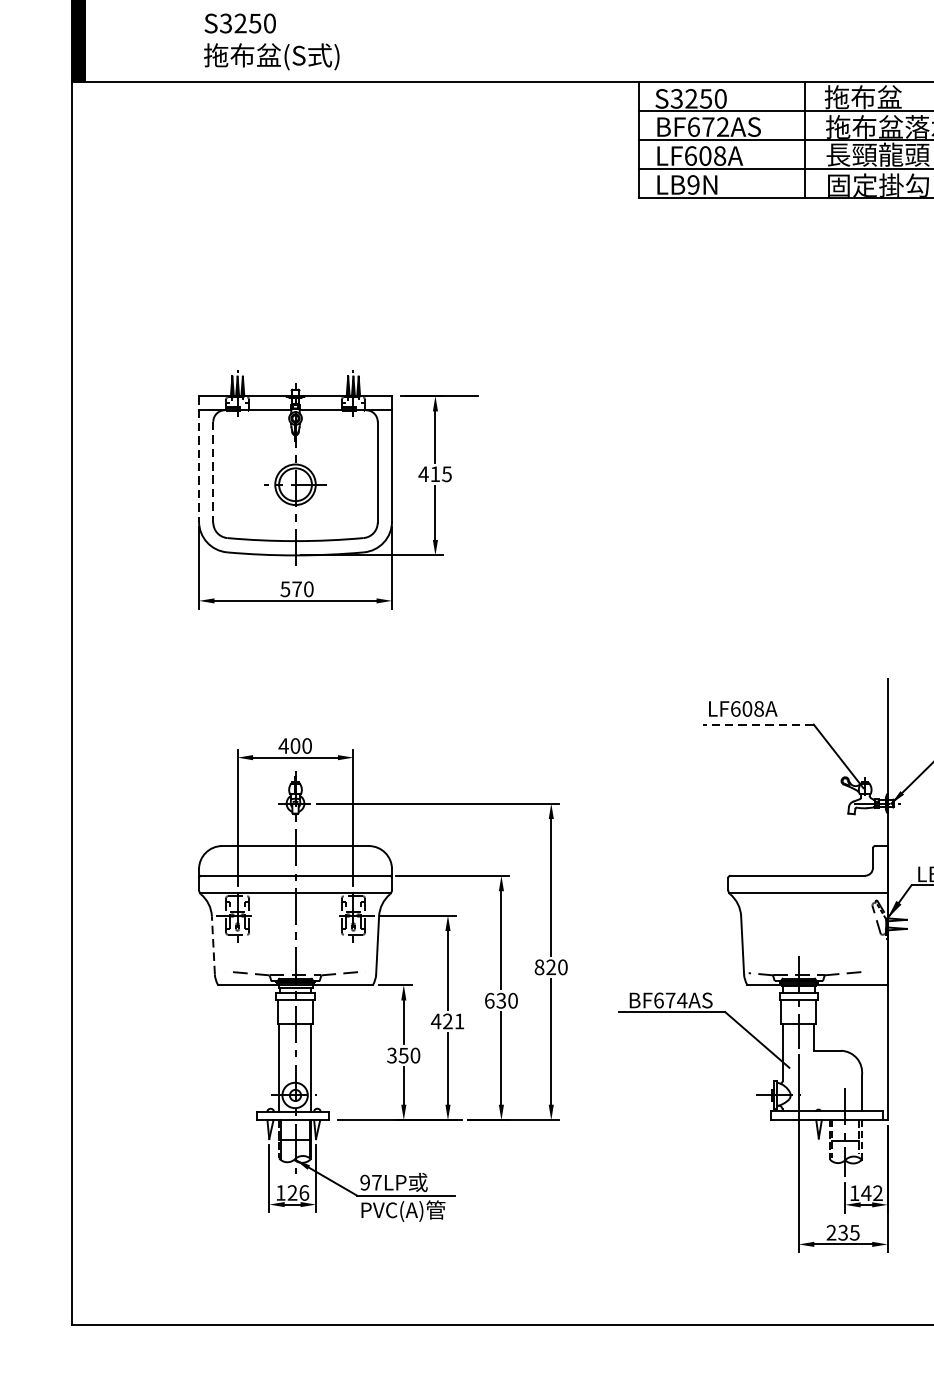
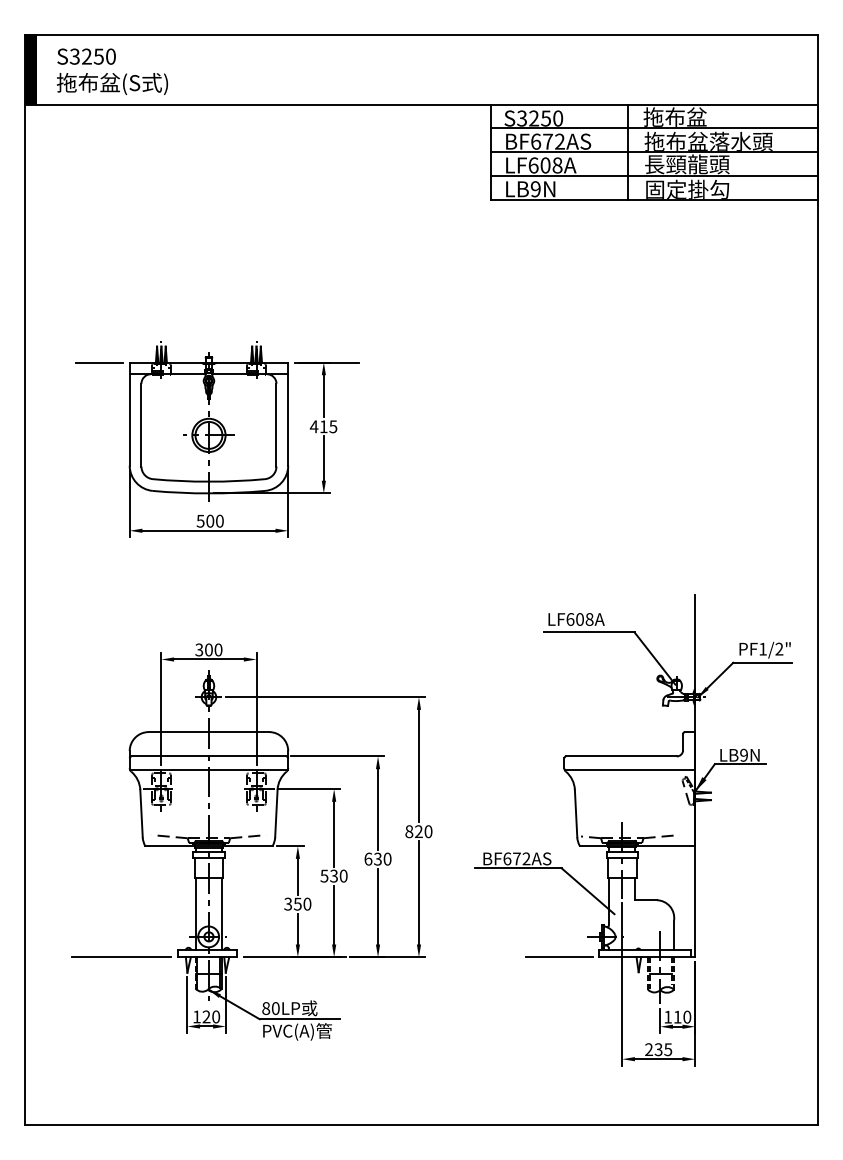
text: (271, 41) -> (112, 71), moved
line: (162, 395) -> (99, 362), added
line: (198, 459) -> (129, 414), dashed -> solid
line: (213, 472) -> (141, 425), dashed -> solid
text: (297, 588) -> (210, 520), 570 -> 500
line: (757, 724) -> (588, 632), dashed -> solid
text: (284, 745) -> (199, 649), 400 -> 300
line: (213, 945) -> (141, 813), dashed -> solid
text: (682, 999) -> (526, 858), BF674AS -> BF672AS
text: (447, 1020) -> (333, 875), 421 -> 530
line: (189, 1120) -> (121, 957), added
line: (722, 1120) -> (559, 957), added
text: (370, 1182) -> (270, 1008), 97LP -> 80LP
text: (304, 1192) -> (216, 1016), 126 -> 120
text: (872, 1192) -> (682, 1016), 142 -> 110

